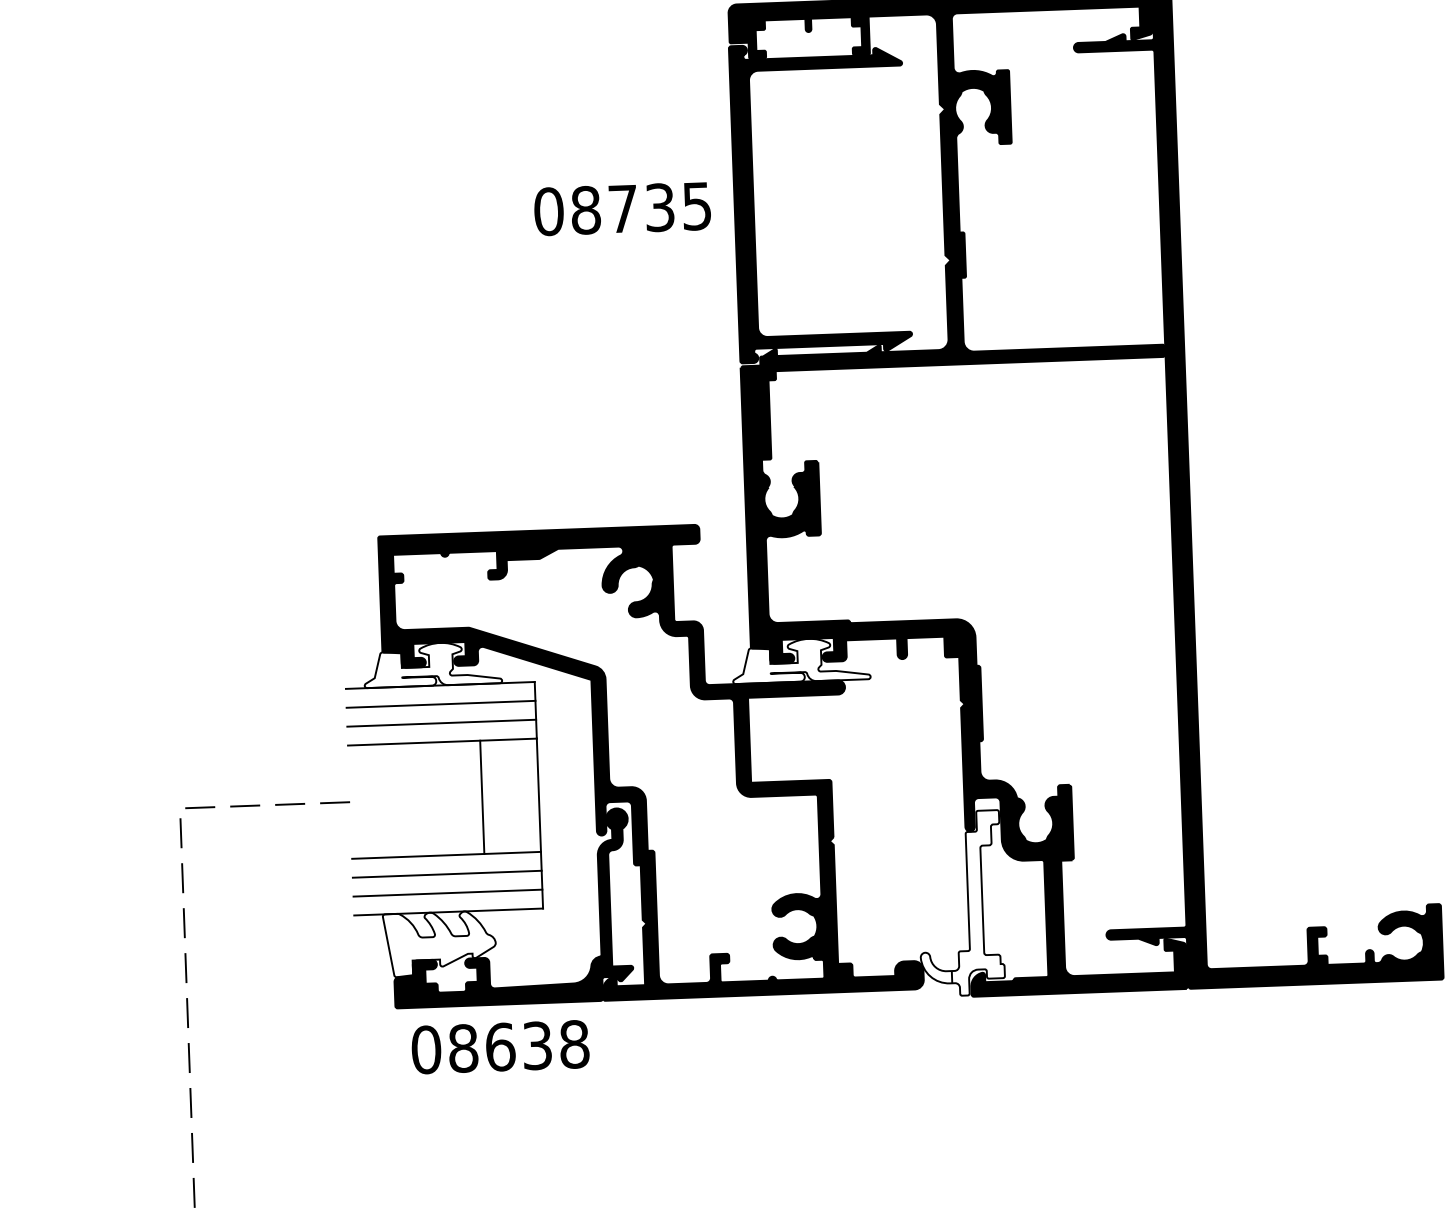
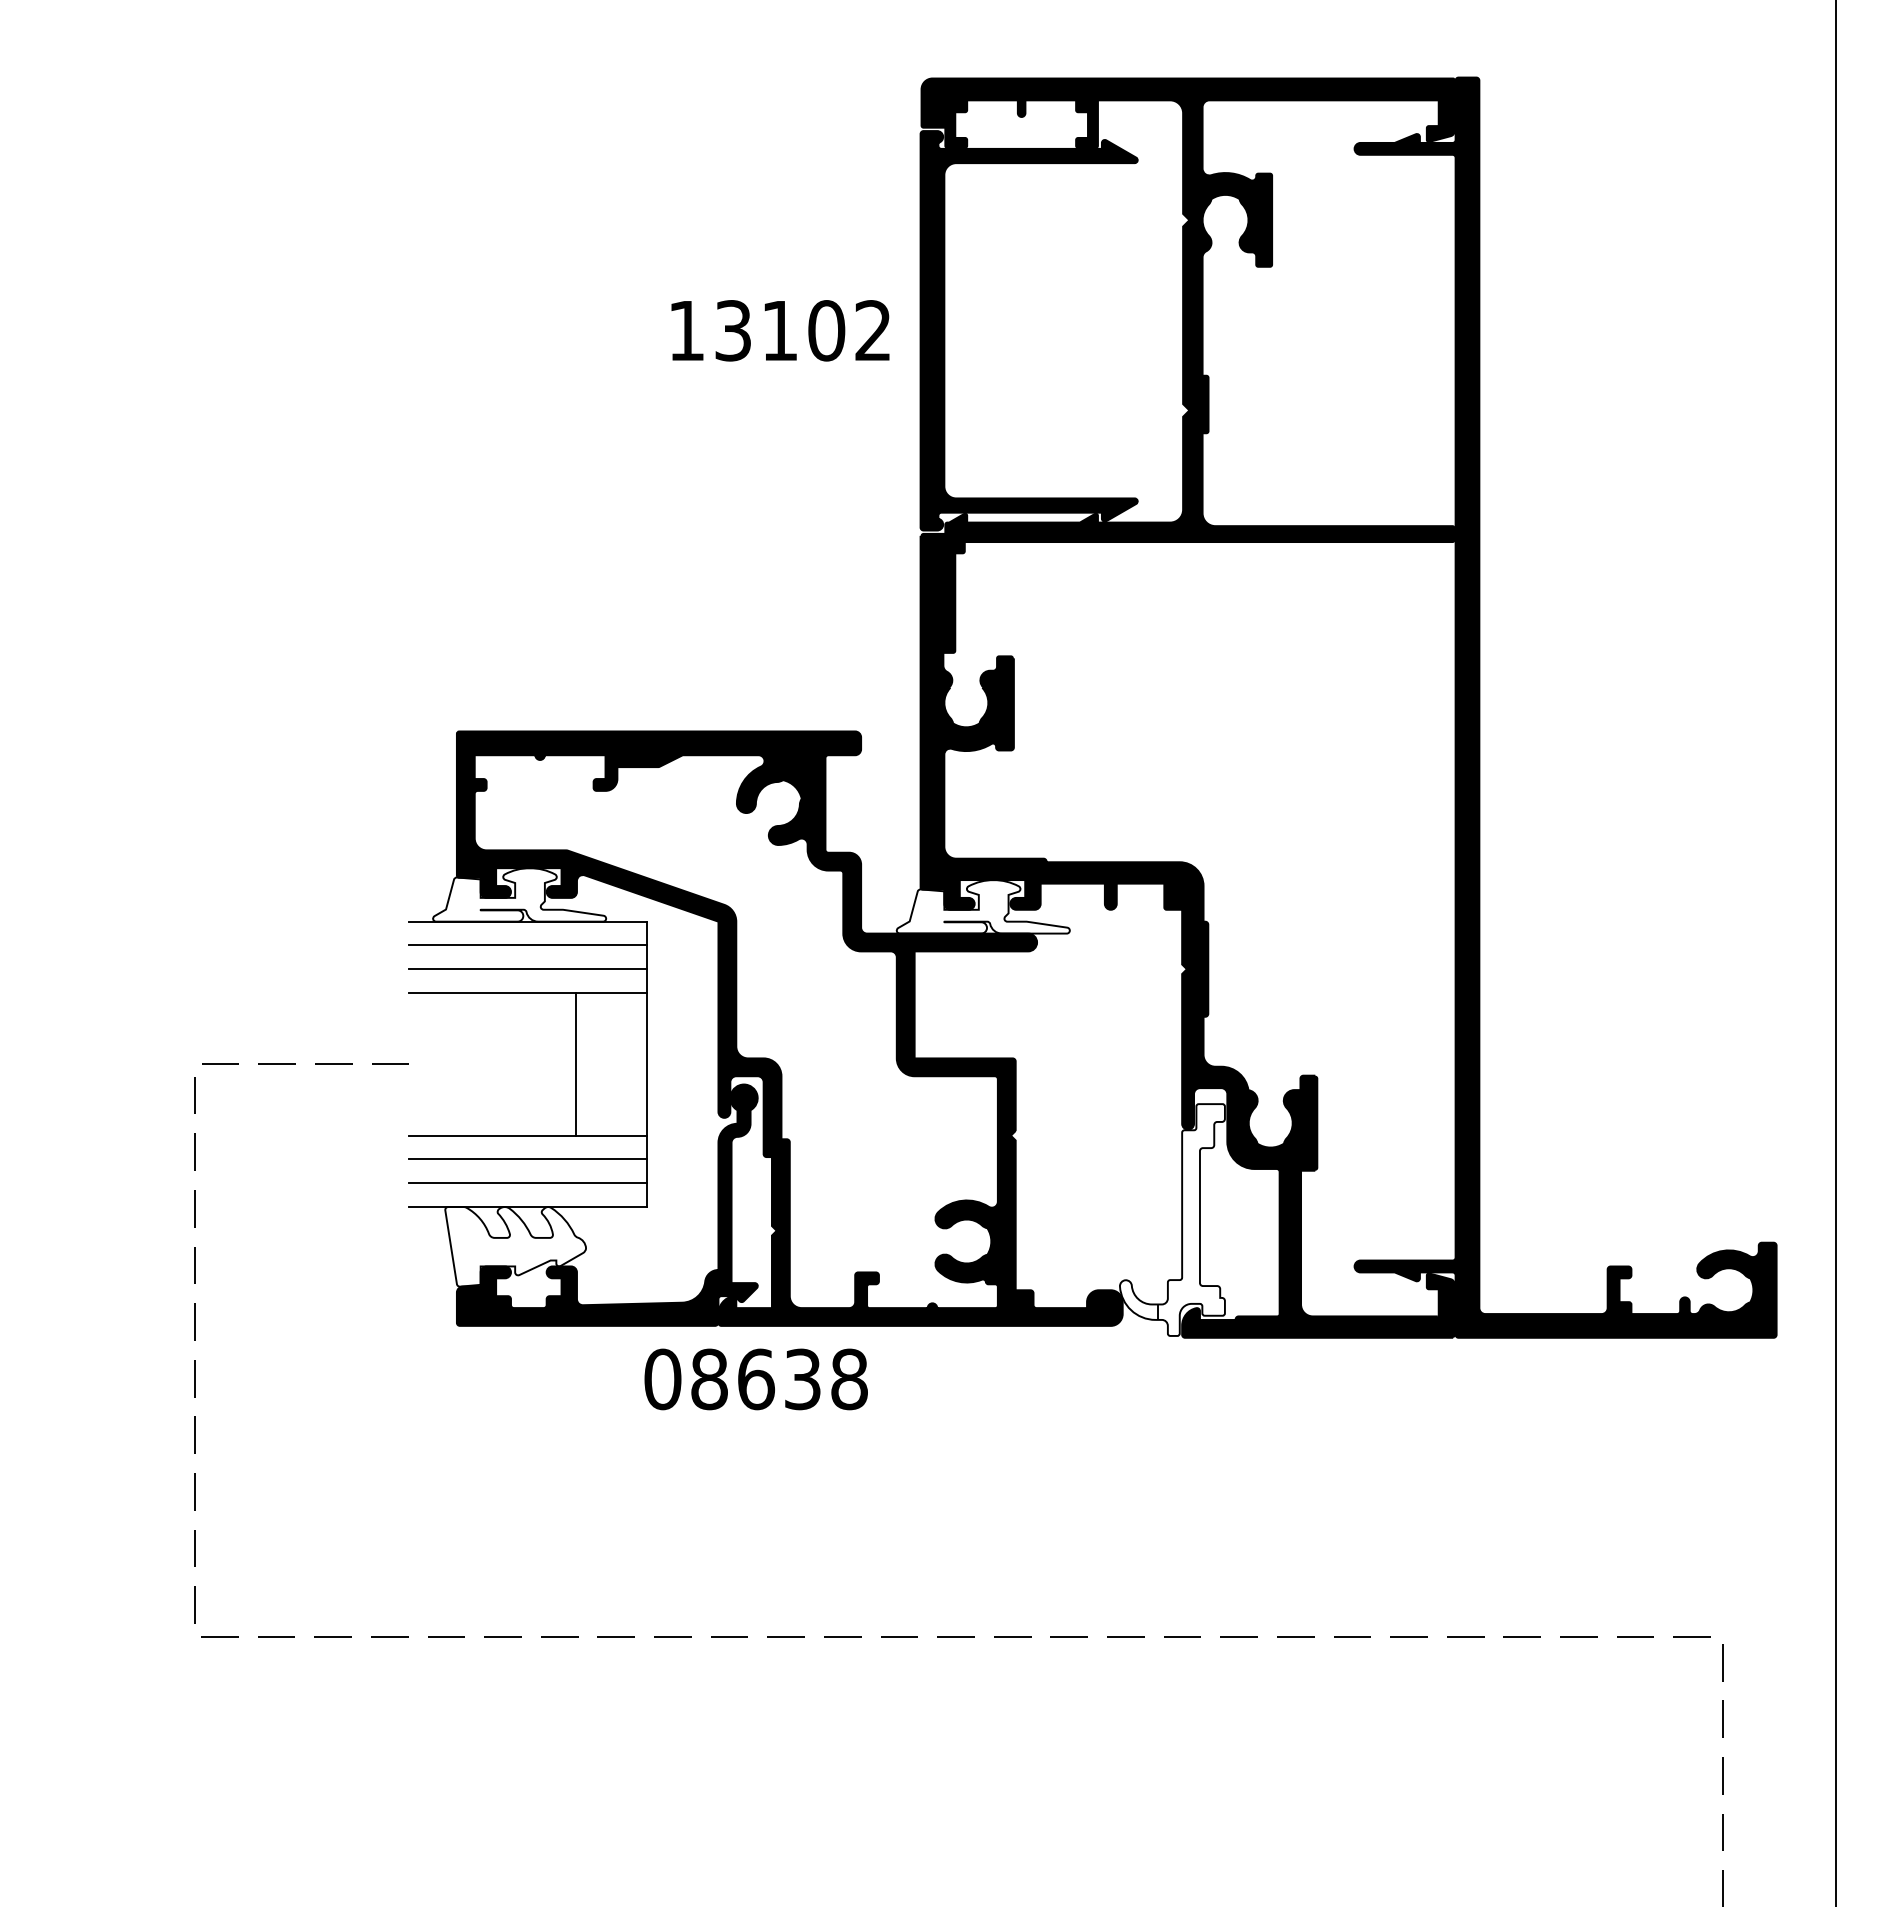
text: (622, 208) -> (779, 330), 08735 -> 13102
text: (499, 1047) -> (755, 1379), moved

